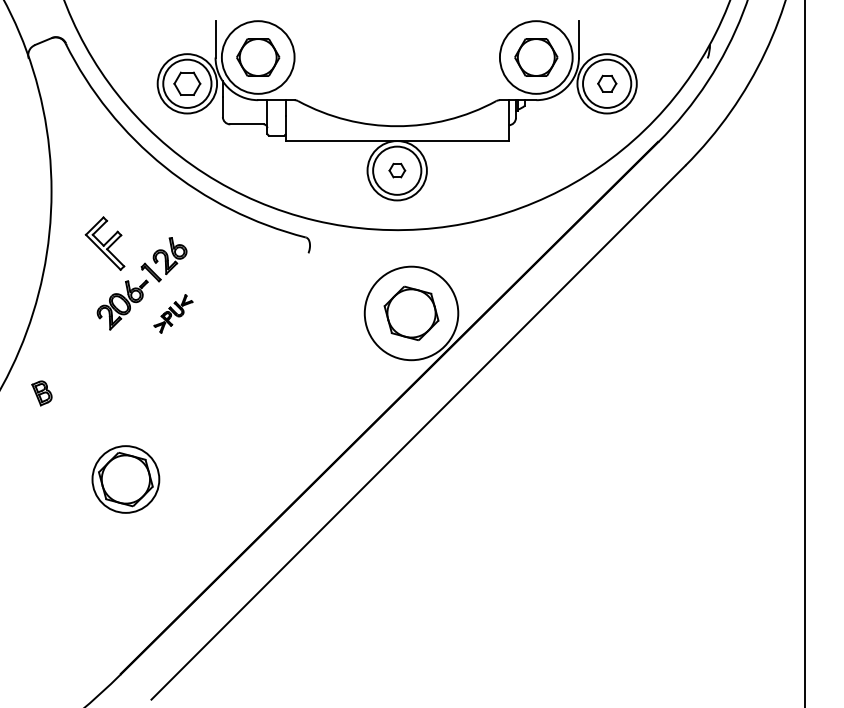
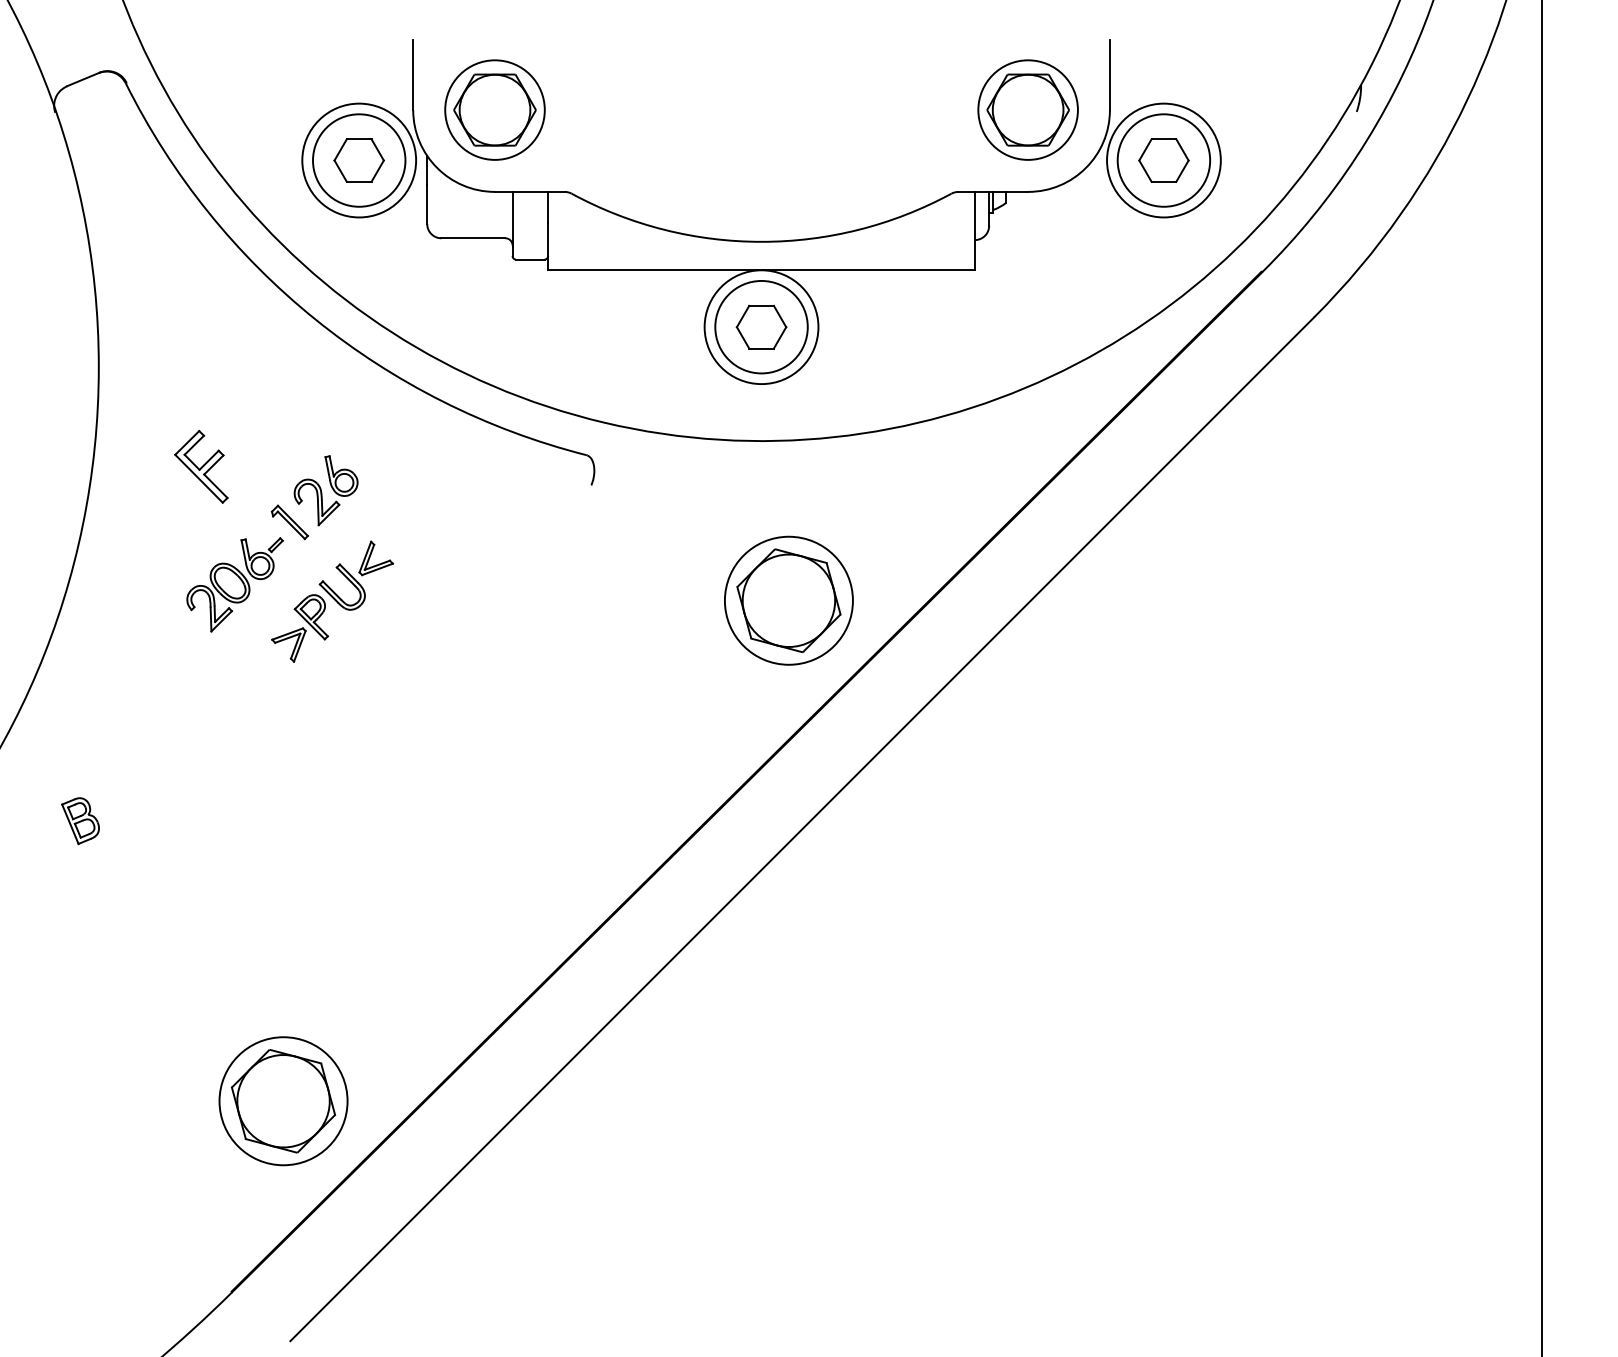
circle: (258, 57) -> (495, 110), size x0.71
circle: (536, 57) -> (1028, 110), size x0.71
part: (607, 83) -> (1164, 159), size x1.43
part: (397, 170) -> (762, 326), size x1.67
part: (104, 243) -> (200, 466), size x0.71
part: (173, 313) -> (332, 600), size x1.67
circle: (411, 313) -> (788, 600), size x0.71
part: (41, 393) -> (79, 821), moved
part: (125, 479) -> (282, 1101), moved

